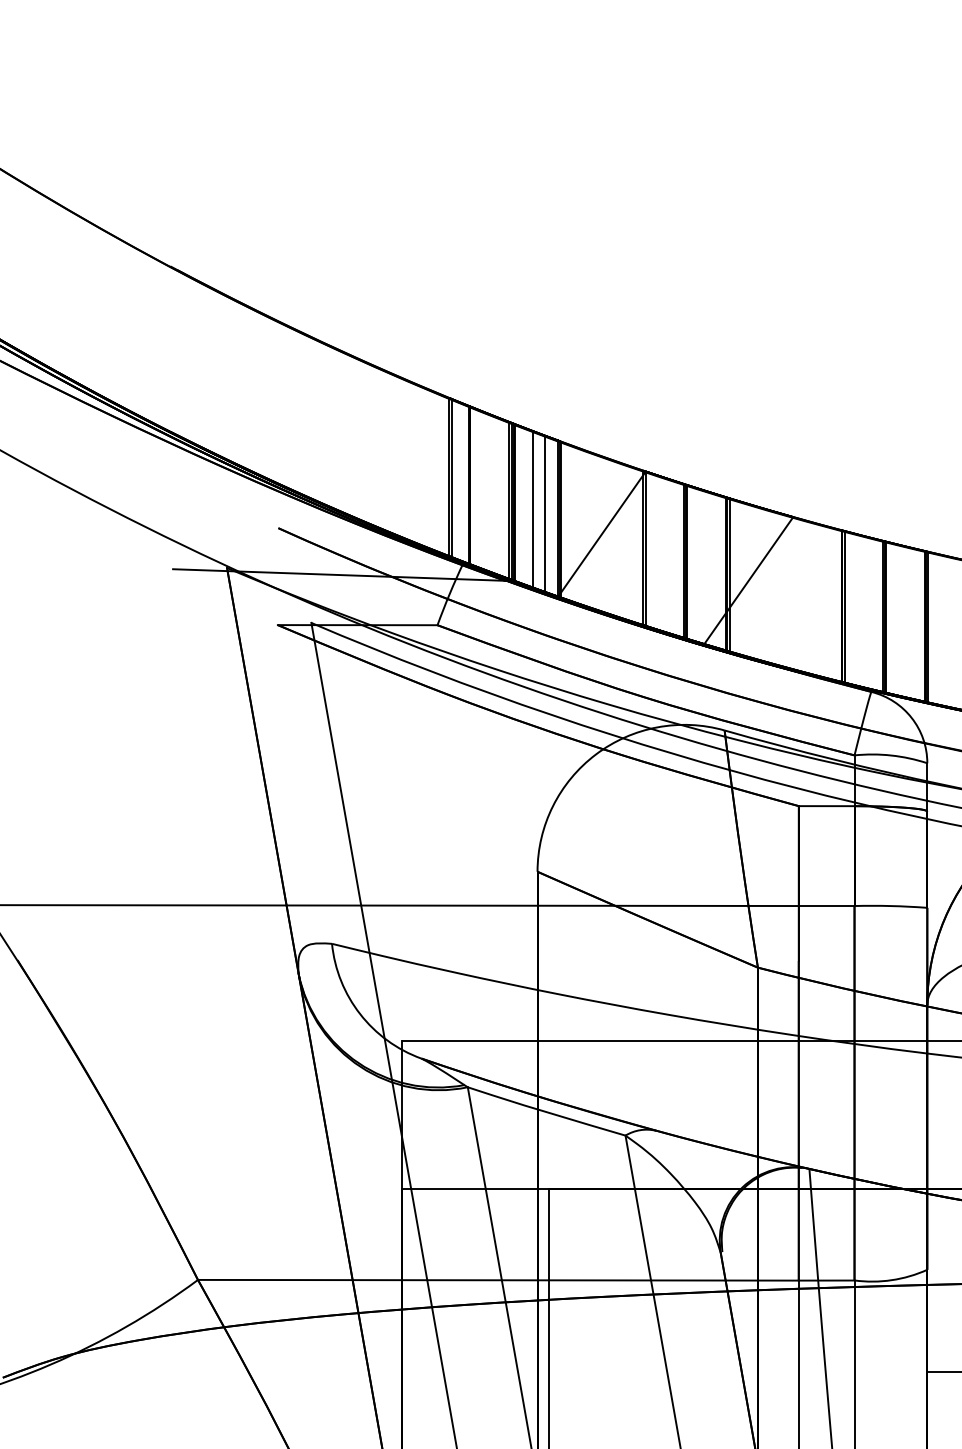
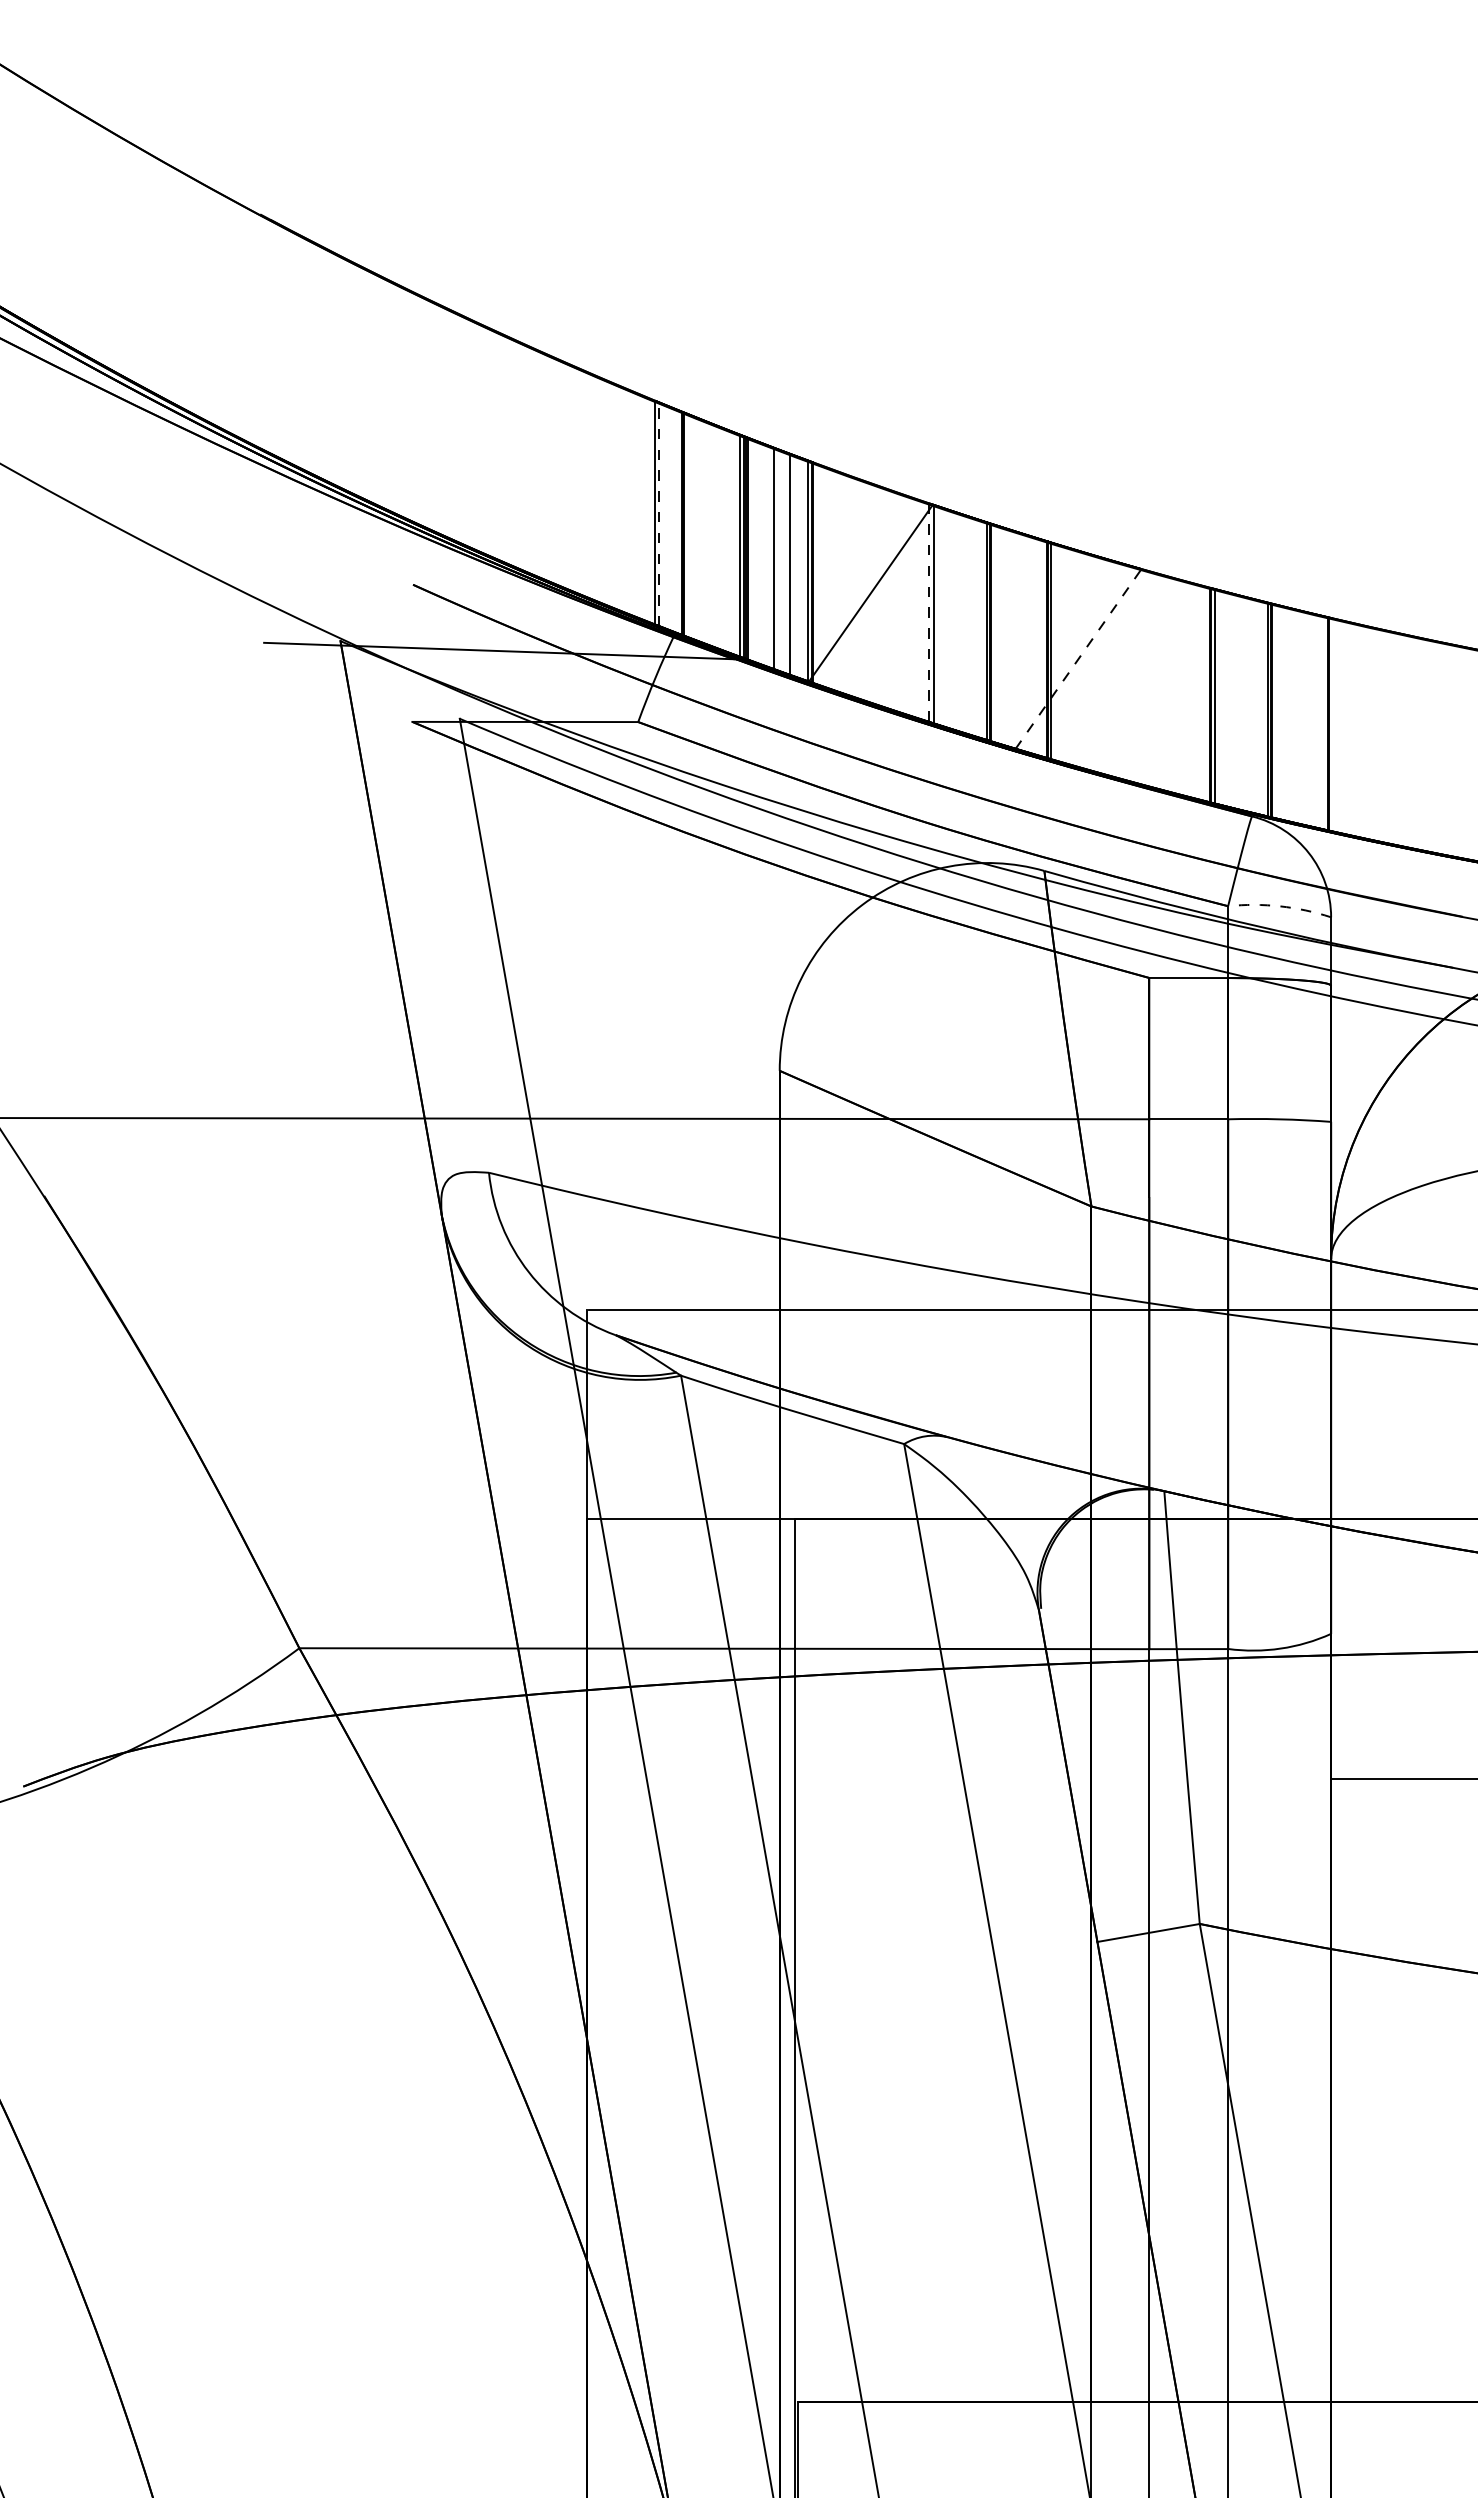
line: (452, 478) -> (659, 514), solid -> dashed
line: (643, 548) -> (929, 613), solid -> dashed
line: (748, 580) -> (1078, 659), solid -> dashed
line: (928, 626) -> (1332, 724), removed
arc: (891, 755) -> (1280, 906), solid -> dashed

